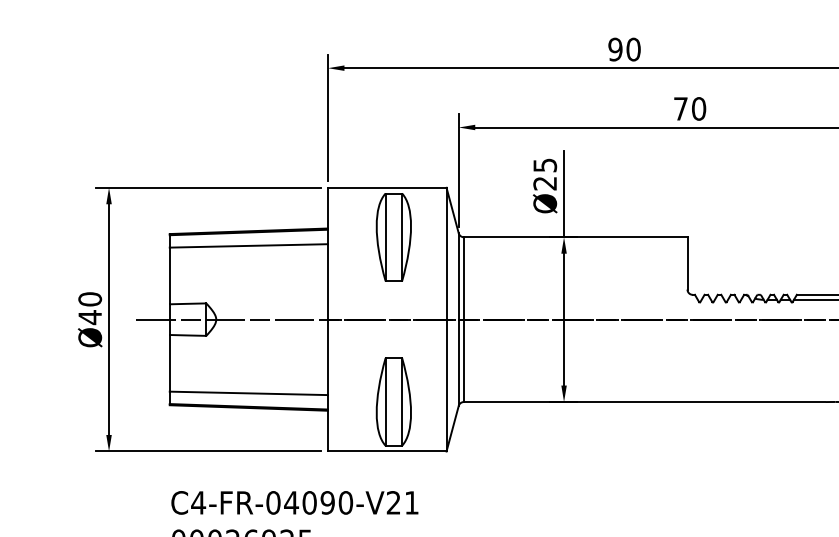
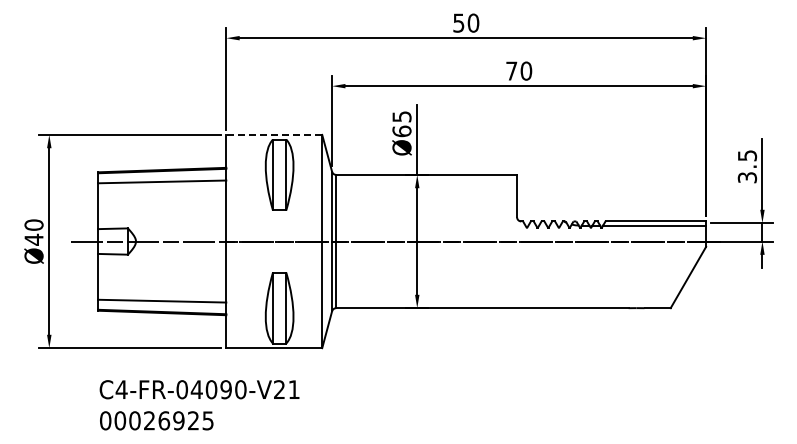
text: (615, 48) -> (458, 22), 90 -> 50
text: (544, 183) -> (401, 131), Ø25 -> Ø65
line: (387, 187) -> (274, 134), solid -> dashed

